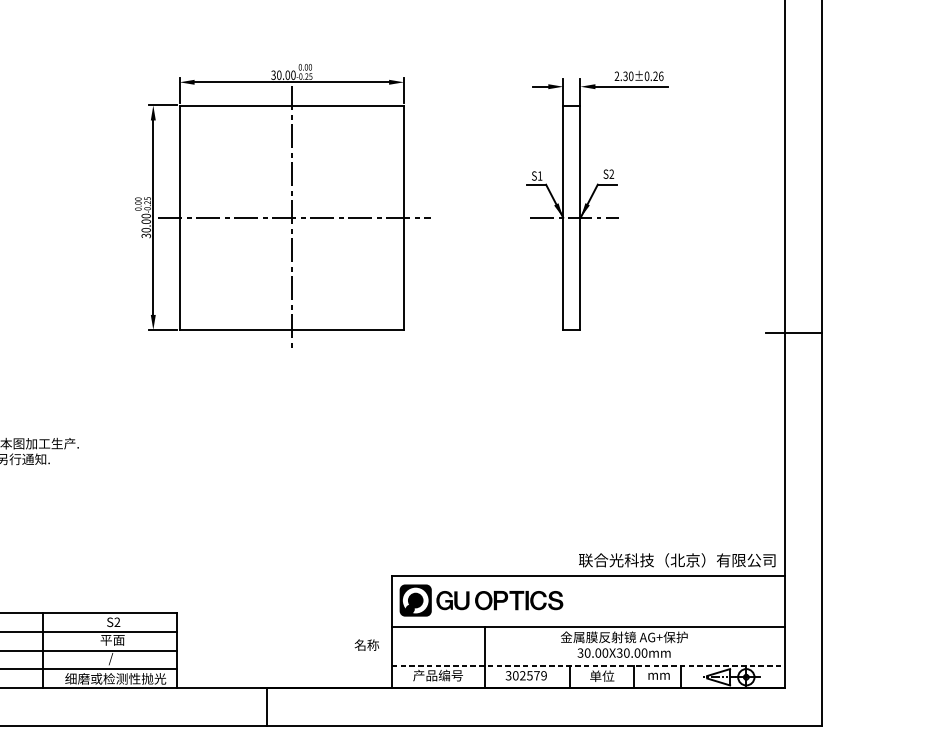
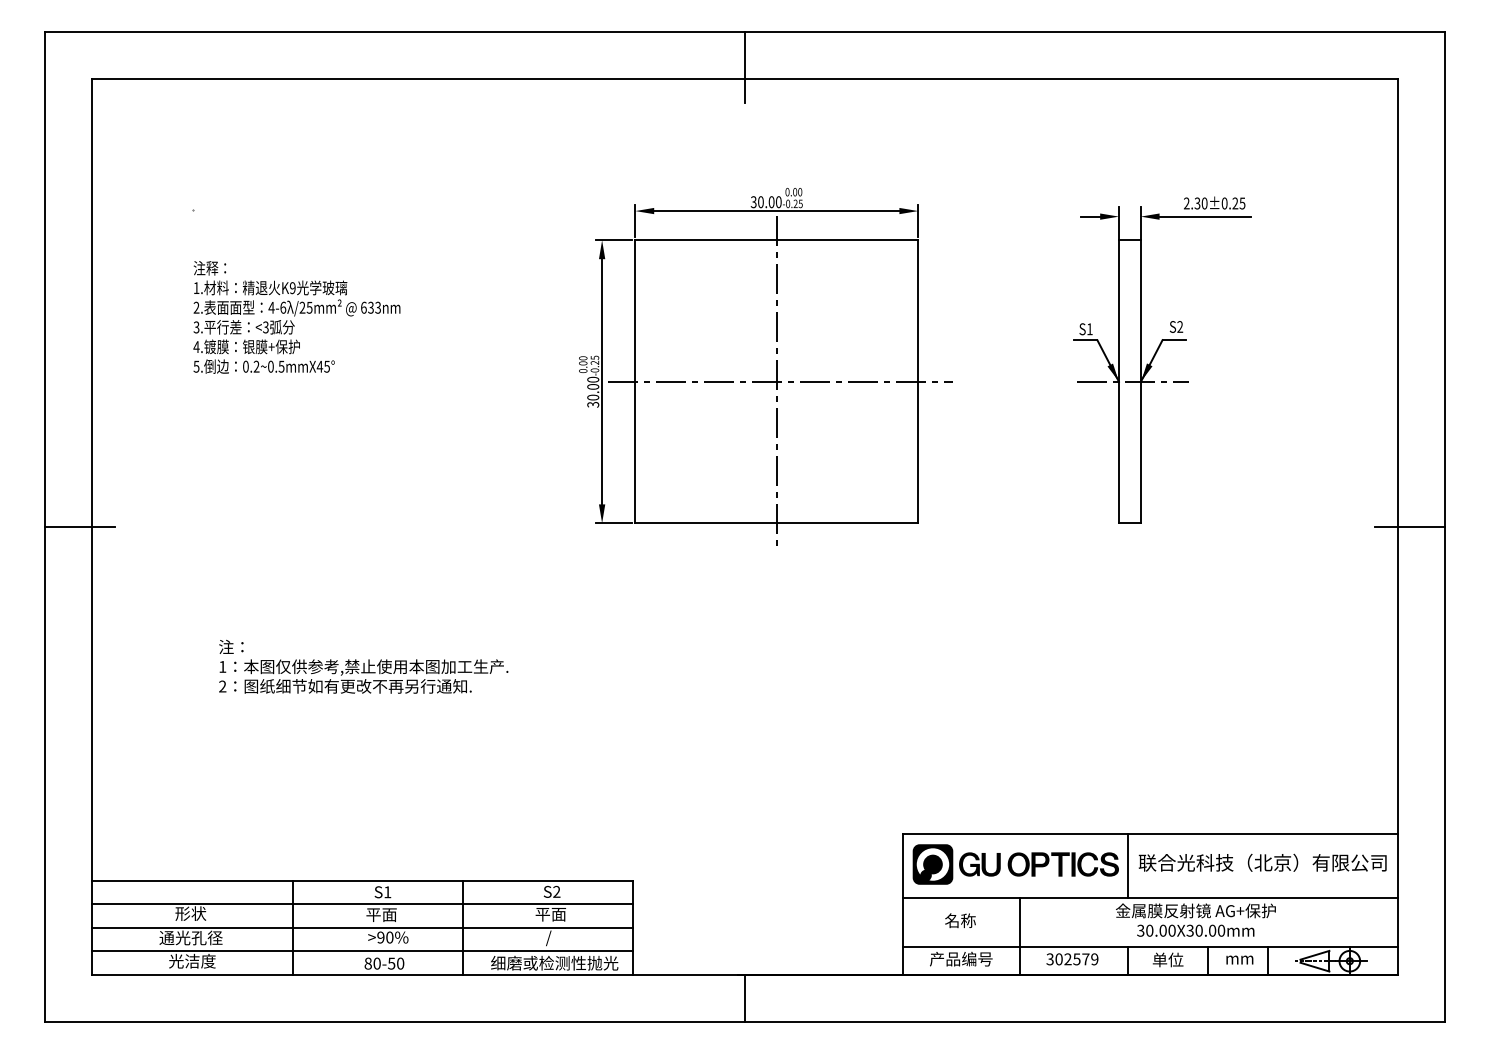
text: (661, 76) -> (1242, 203), 2.30±0.26 -> 2.30±0.25
text: (677, 560) -> (1262, 862), moved
line: (569, 601) -> (1127, 865), added
text: (366, 644) -> (960, 920), moved
line: (588, 666) -> (1150, 947), dashed -> solid

